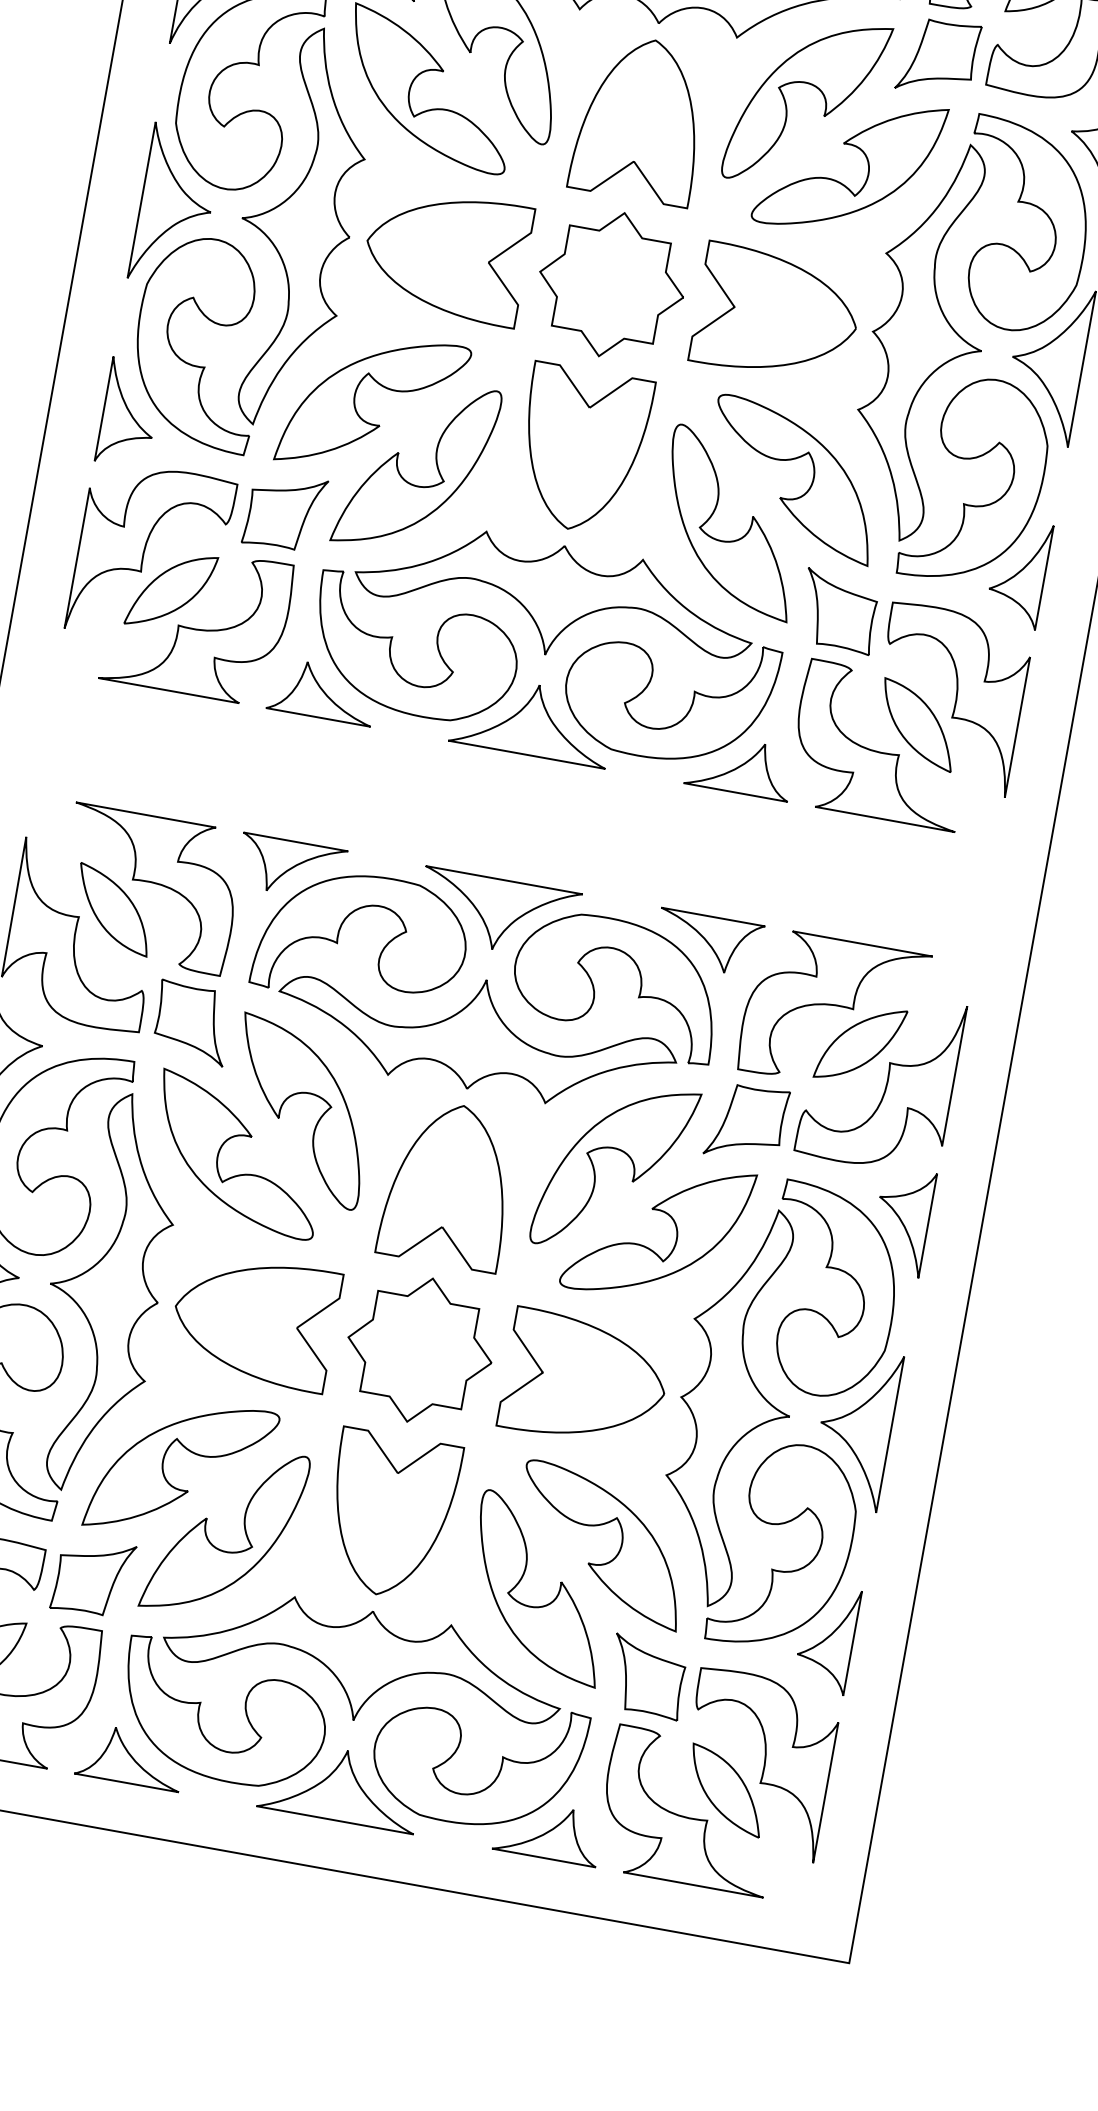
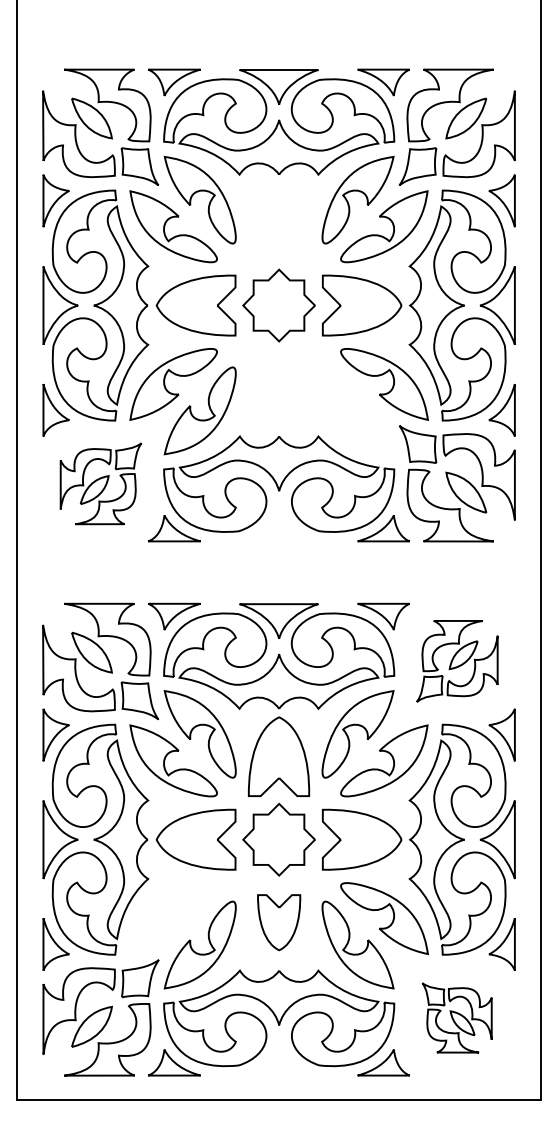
part: (642, 119) -> (279, 222), removed
part: (582, 450) -> (279, 388), removed
part: (740, 536) -> (363, 416), removed
part: (191, 575) -> (100, 483), size x0.7
part: (531, 721) -> (278, 524), removed
part: (840, 1056) -> (457, 660), size x0.7
part: (165, 1472) -> (166, 921), removed
part: (391, 1515) -> (279, 922), size x0.7
part: (709, 1768) -> (456, 1017), size x0.6
part: (340, 1786) -> (278, 1058), removed

